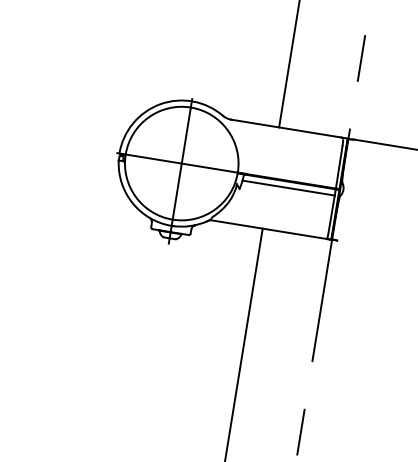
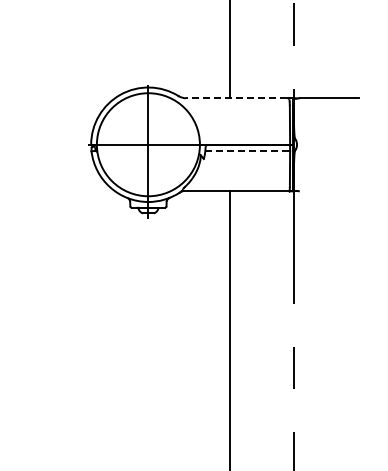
line: (285, 128) -> (236, 98), solid -> dashed
line: (289, 188) -> (248, 151), solid -> dashed

